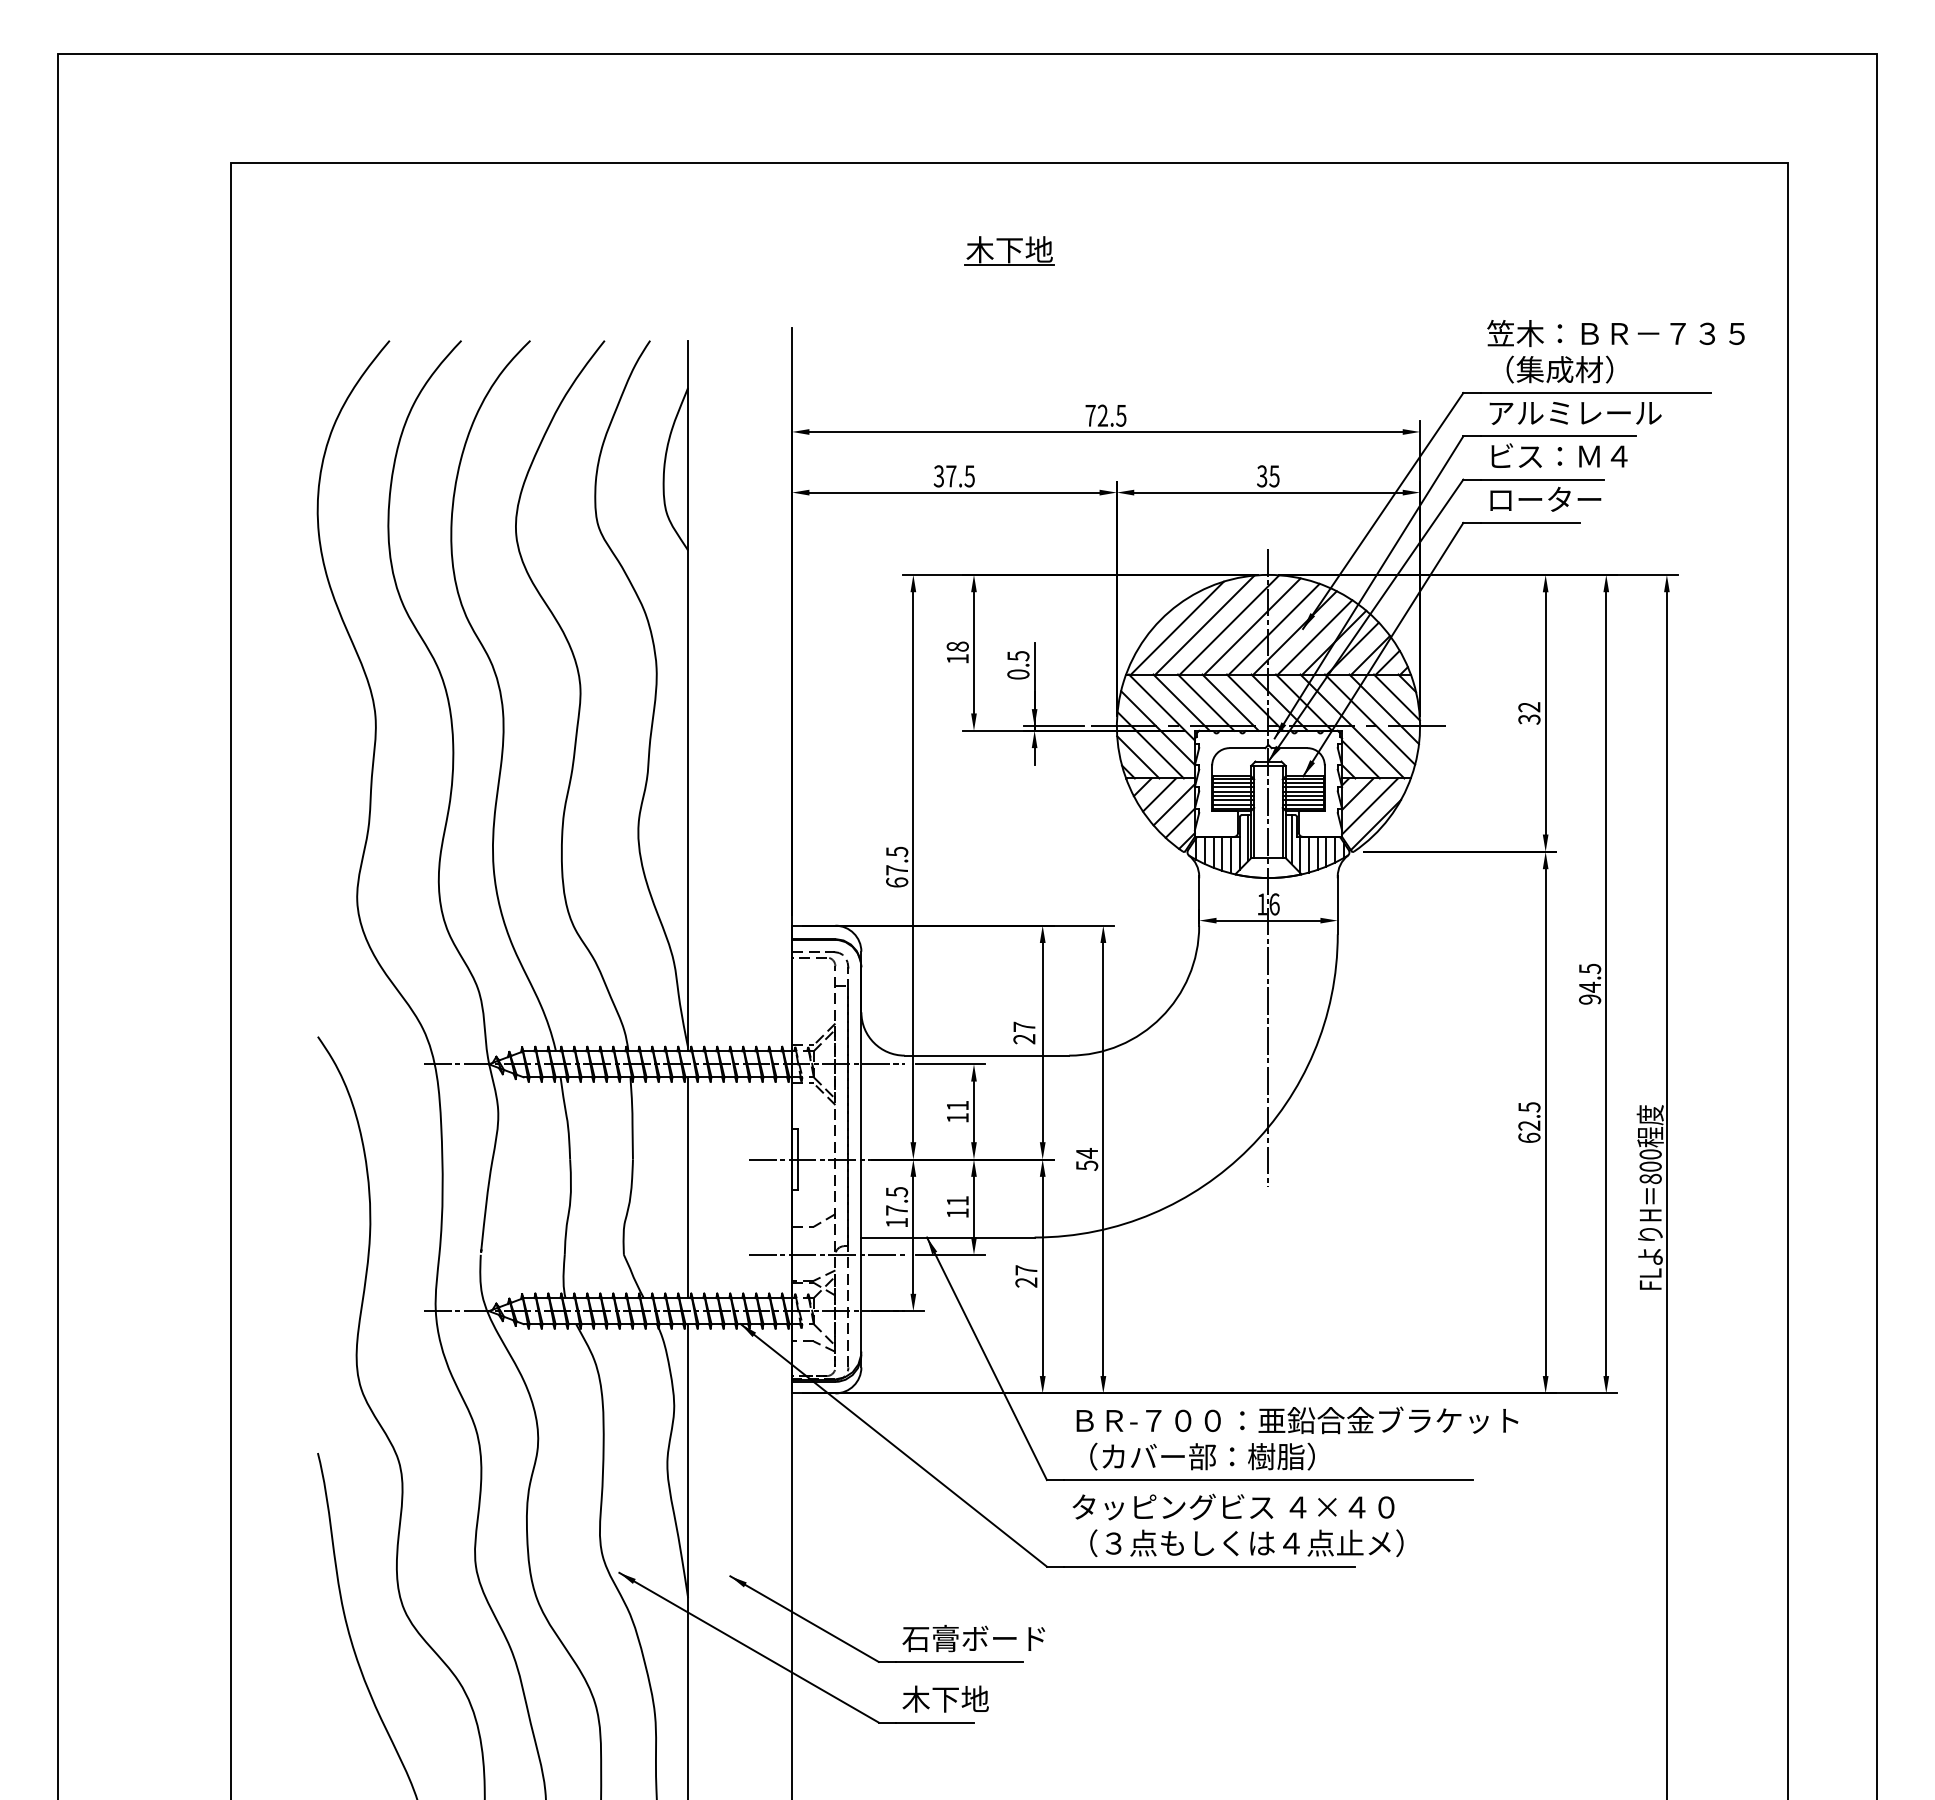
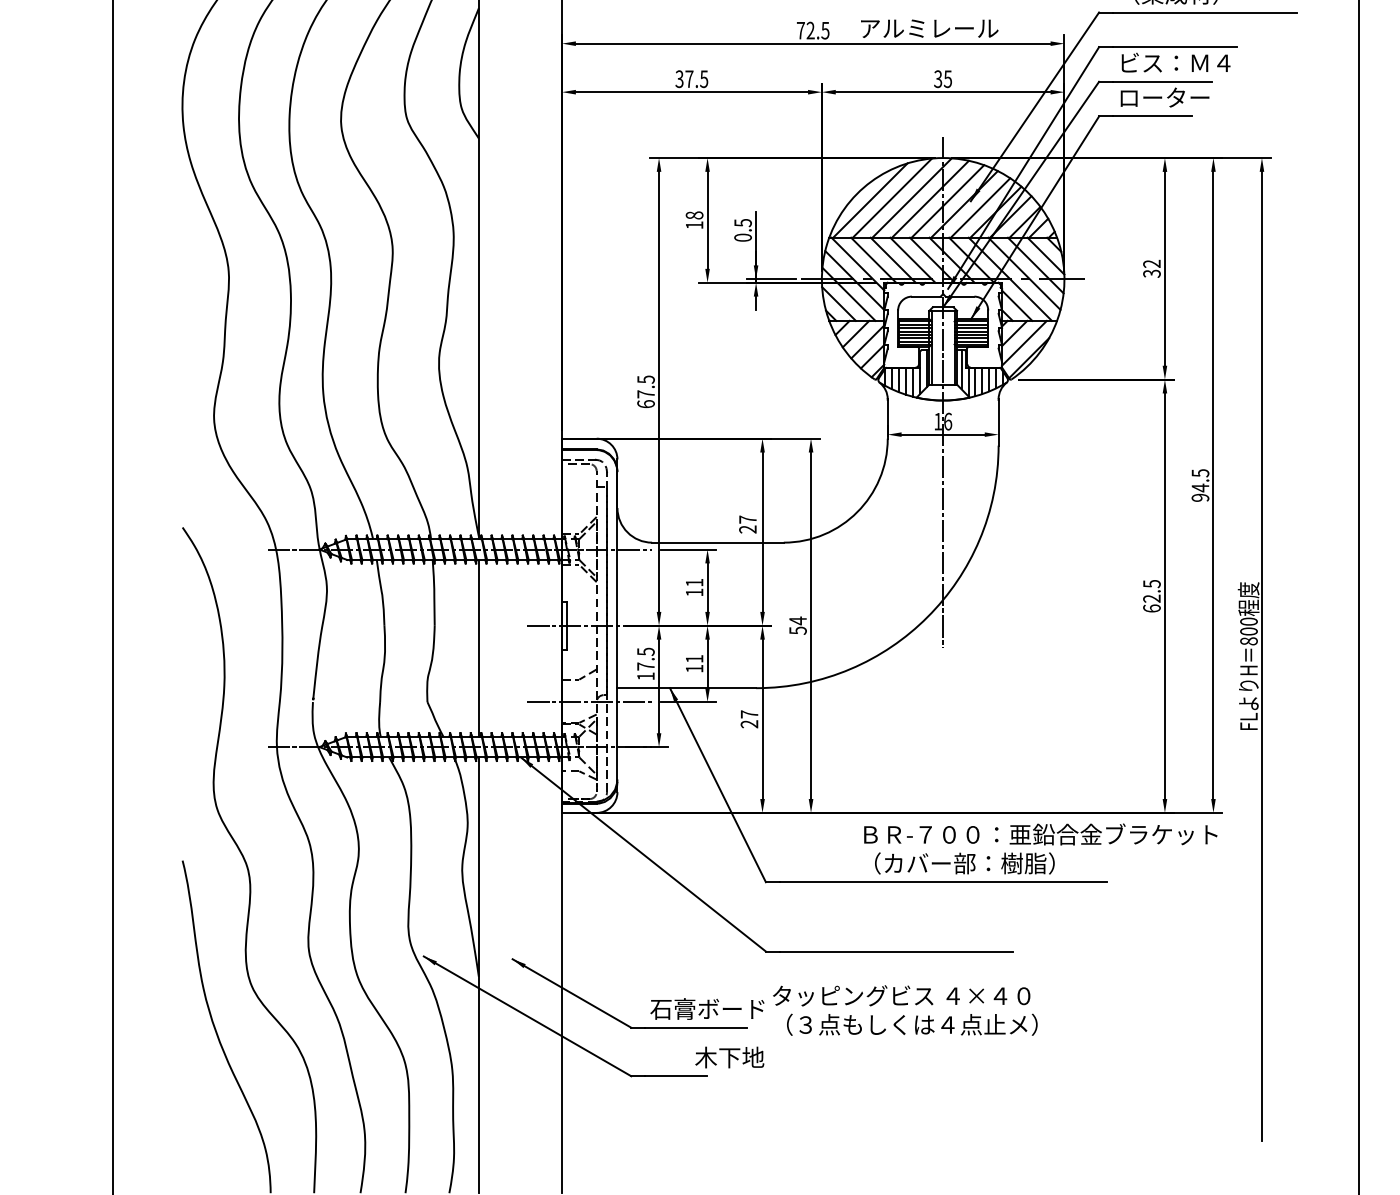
text: (1575, 413) -> (929, 28), moved
text: (1297, 1438) -> (1040, 848), moved
text: (1237, 1525) -> (904, 1010), moved
text: (945, 1698) -> (729, 1057), moved

